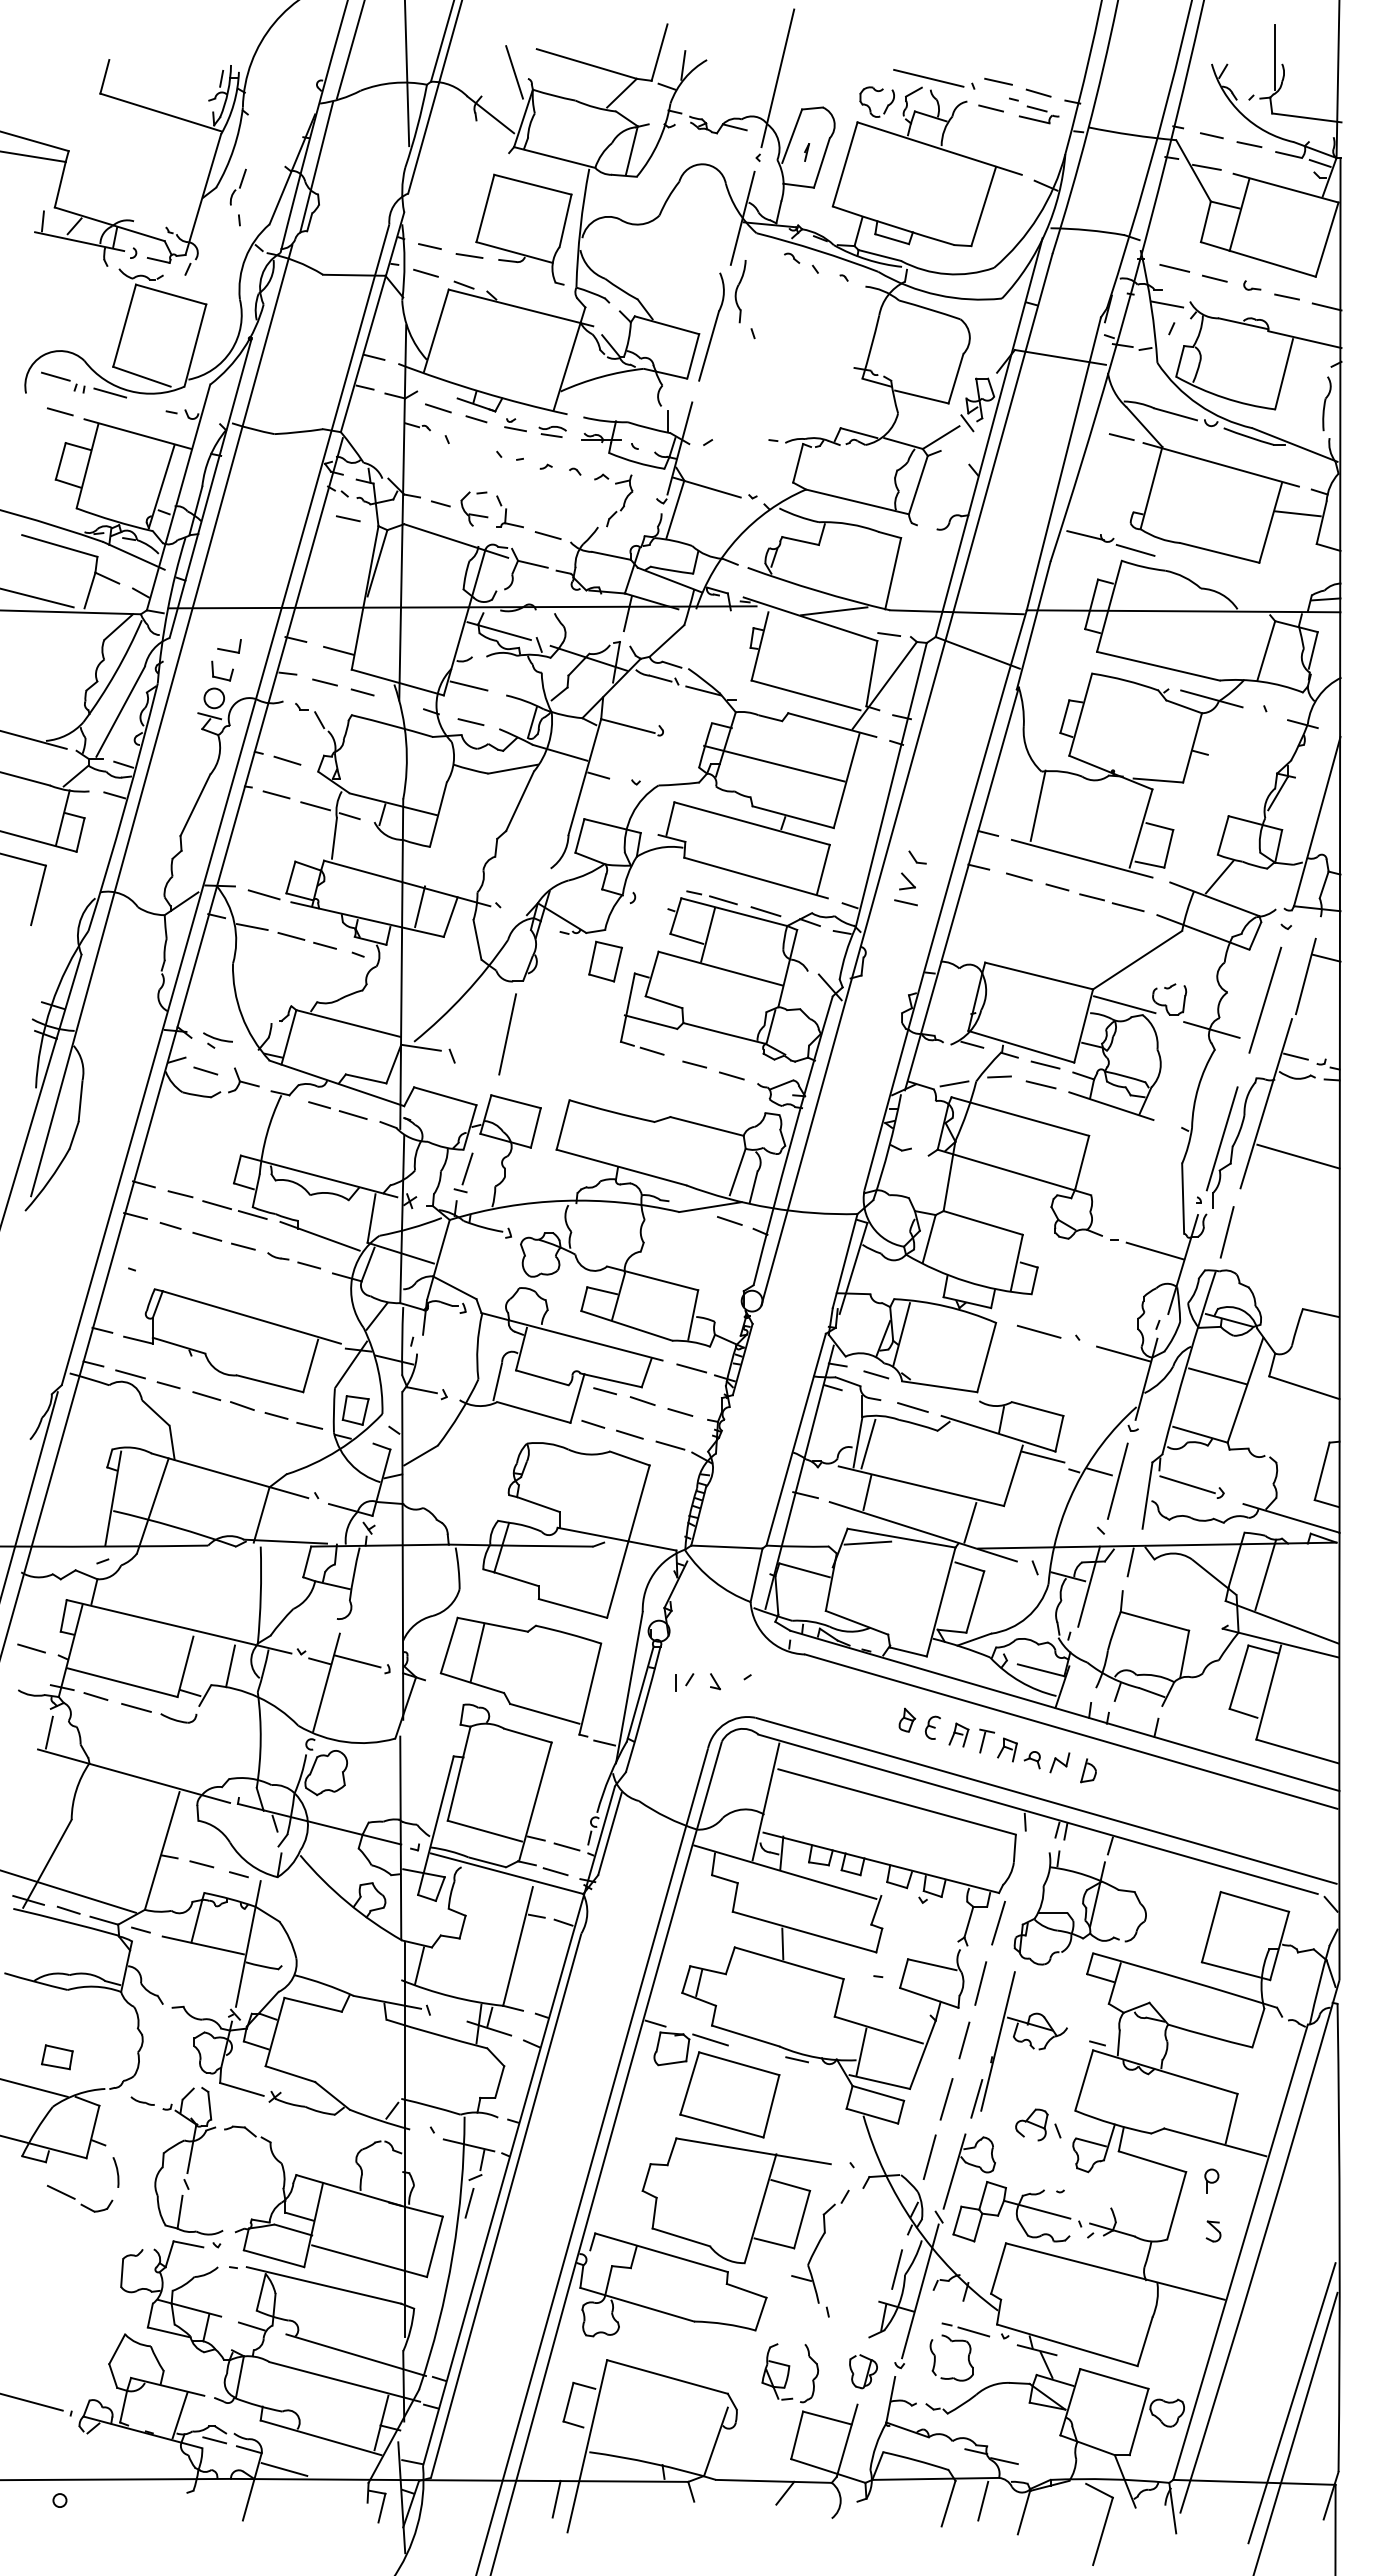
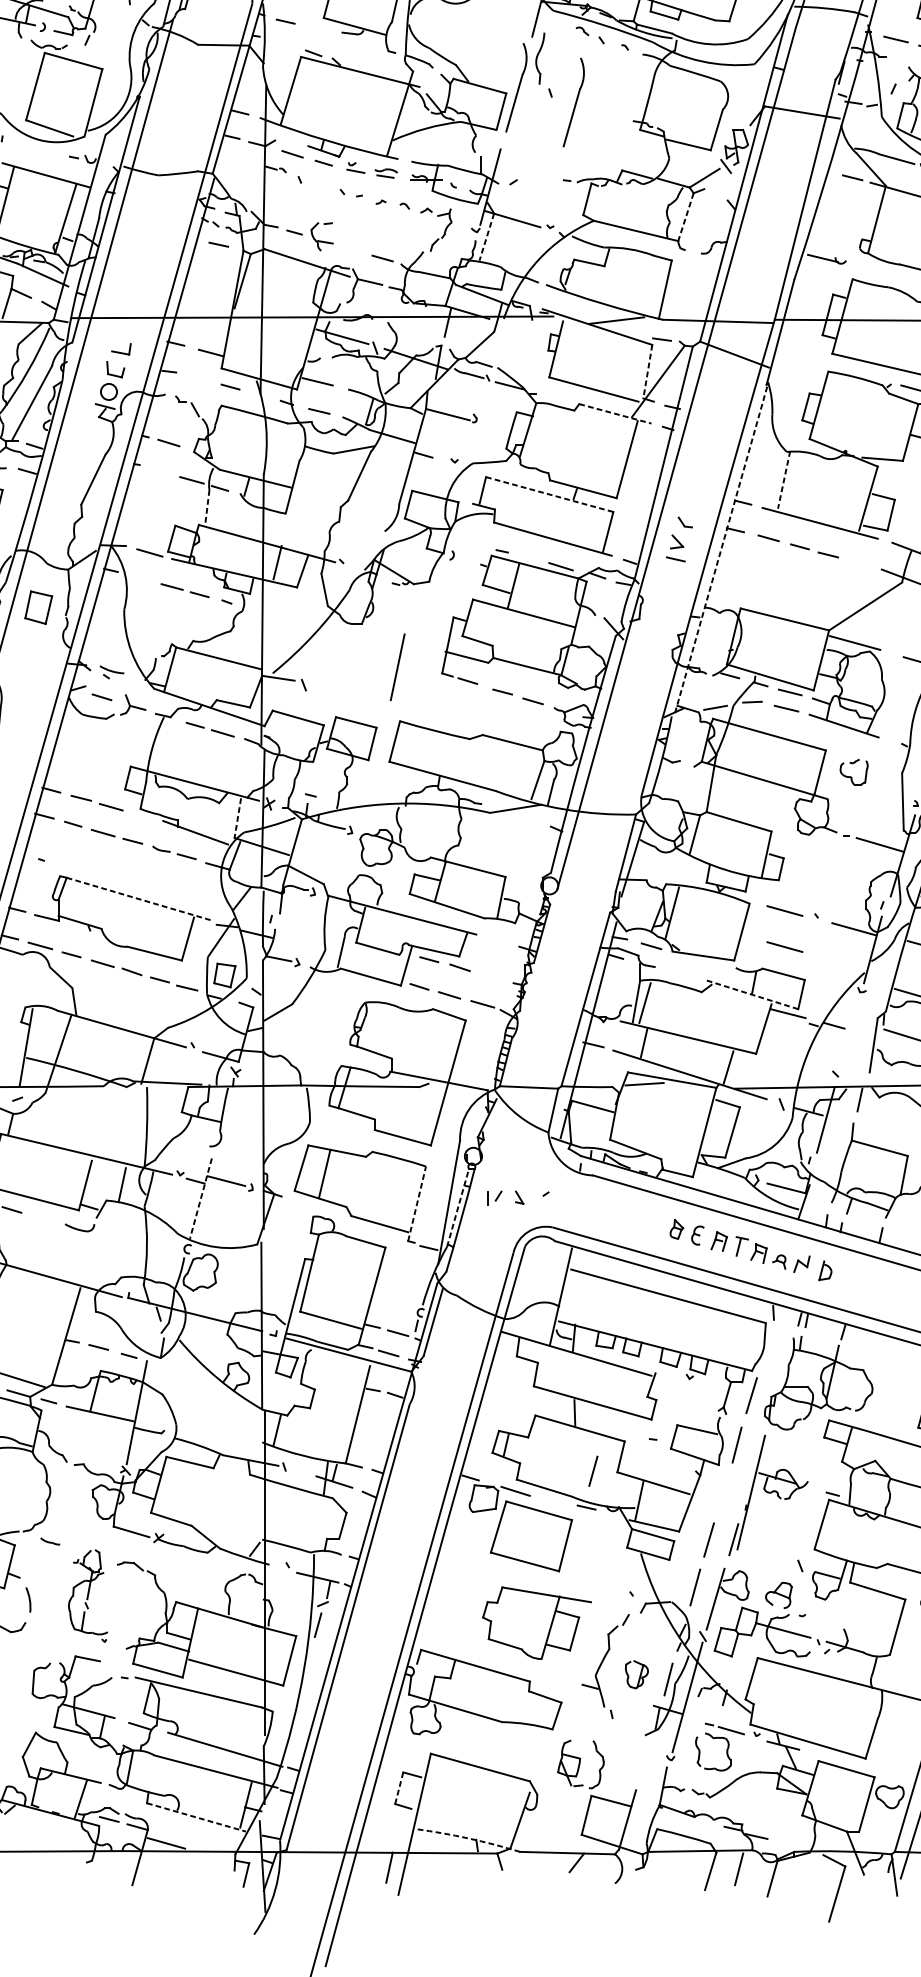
line: (469, 255) -> (318, 29), removed
line: (425, 272) -> (282, 42), removed
line: (1167, 304) -> (890, 69), removed
part: (781, 344) -> (573, 101), added
line: (110, 392) -> (23, 141), removed
line: (918, 485) -> (686, 217), solid -> dashed
line: (675, 509) -> (486, 237), solid -> dashed
part: (509, 511) -> (350, 238), removed
line: (1135, 549) -> (863, 269), removed
line: (871, 674) -> (647, 372), solid -> dashed
line: (324, 682) -> (199, 378), removed
line: (832, 725) -> (615, 414), solid -> dashed
line: (774, 763) -> (568, 445), removed
line: (276, 794) -> (159, 470), removed
line: (1038, 805) -> (784, 479), solid -> dashed
line: (752, 823) -> (550, 494), solid -> dashed
line: (334, 838) -> (207, 506), solid -> dashed
line: (962, 888) -> (722, 547), solid -> dashed
line: (723, 900) -> (526, 557), removed
line: (1127, 907) -> (857, 563), removed
line: (251, 927) -> (139, 579), removed
part: (605, 961) -> (38, 607), moved
part: (1169, 999) -> (854, 772), moved
line: (507, 1034) -> (397, 667), moved
line: (467, 1168) -> (316, 777), removed
line: (252, 1215) -> (140, 815), removed
line: (371, 1218) -> (237, 818), solid -> dashed
line: (729, 1220) -> (531, 819), removed
line: (251, 1317) -> (139, 899), solid -> dashed
line: (691, 1368) -> (500, 941), removed
line: (1038, 1375) -> (784, 946), added
line: (912, 1407) -> (681, 973), removed
line: (680, 1412) -> (491, 977), removed
line: (998, 1433) -> (751, 994), solid -> dashed
line: (1117, 1480) -> (849, 1032), removed
line: (326, 1682) -> (200, 1198), solid -> dashed
line: (590, 1689) -> (417, 1204), solid -> dashed
line: (640, 1693) -> (458, 1207), solid -> dashed
line: (136, 1707) -> (45, 1218), removed
line: (964, 2040) -> (593, 1471), moved
part: (1031, 2124) -> (778, 1595), moved
part: (188, 2167) -> (87, 1595), size x0.7
part: (736, 2200) -> (536, 1622), size x0.7
part: (863, 2371) -> (636, 1674), moved
line: (568, 2402) -> (399, 1788), solid -> dashed
line: (321, 2437) -> (196, 1817), solid -> dashed
arc: (653, 2463) -> (468, 1838), solid -> dashed

